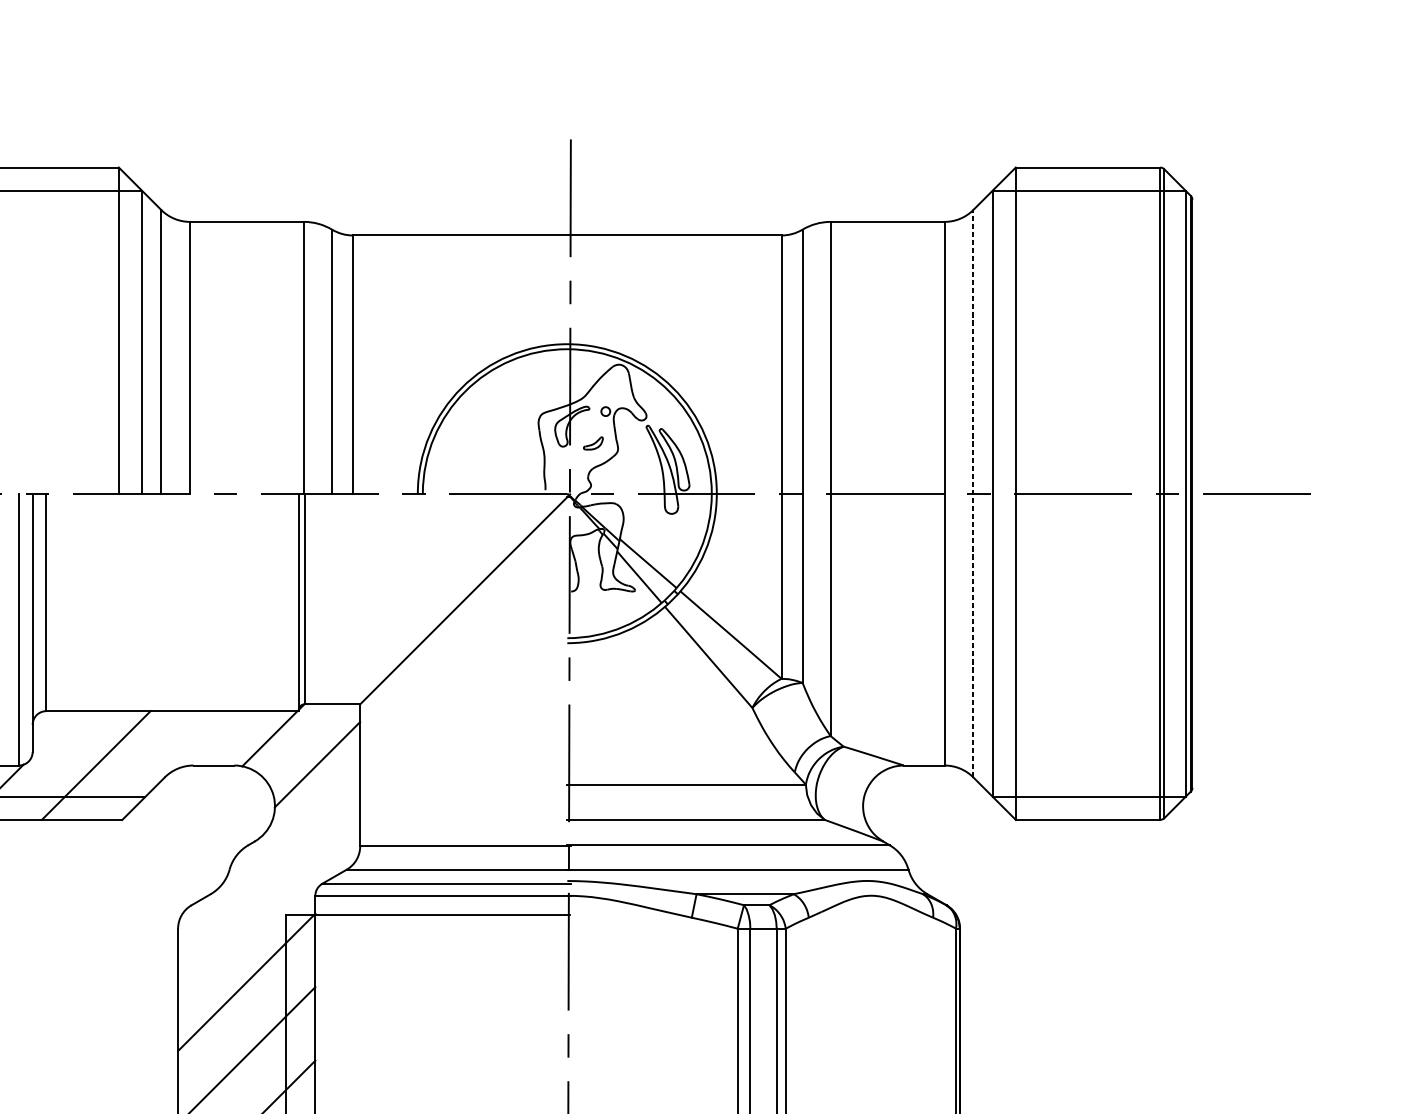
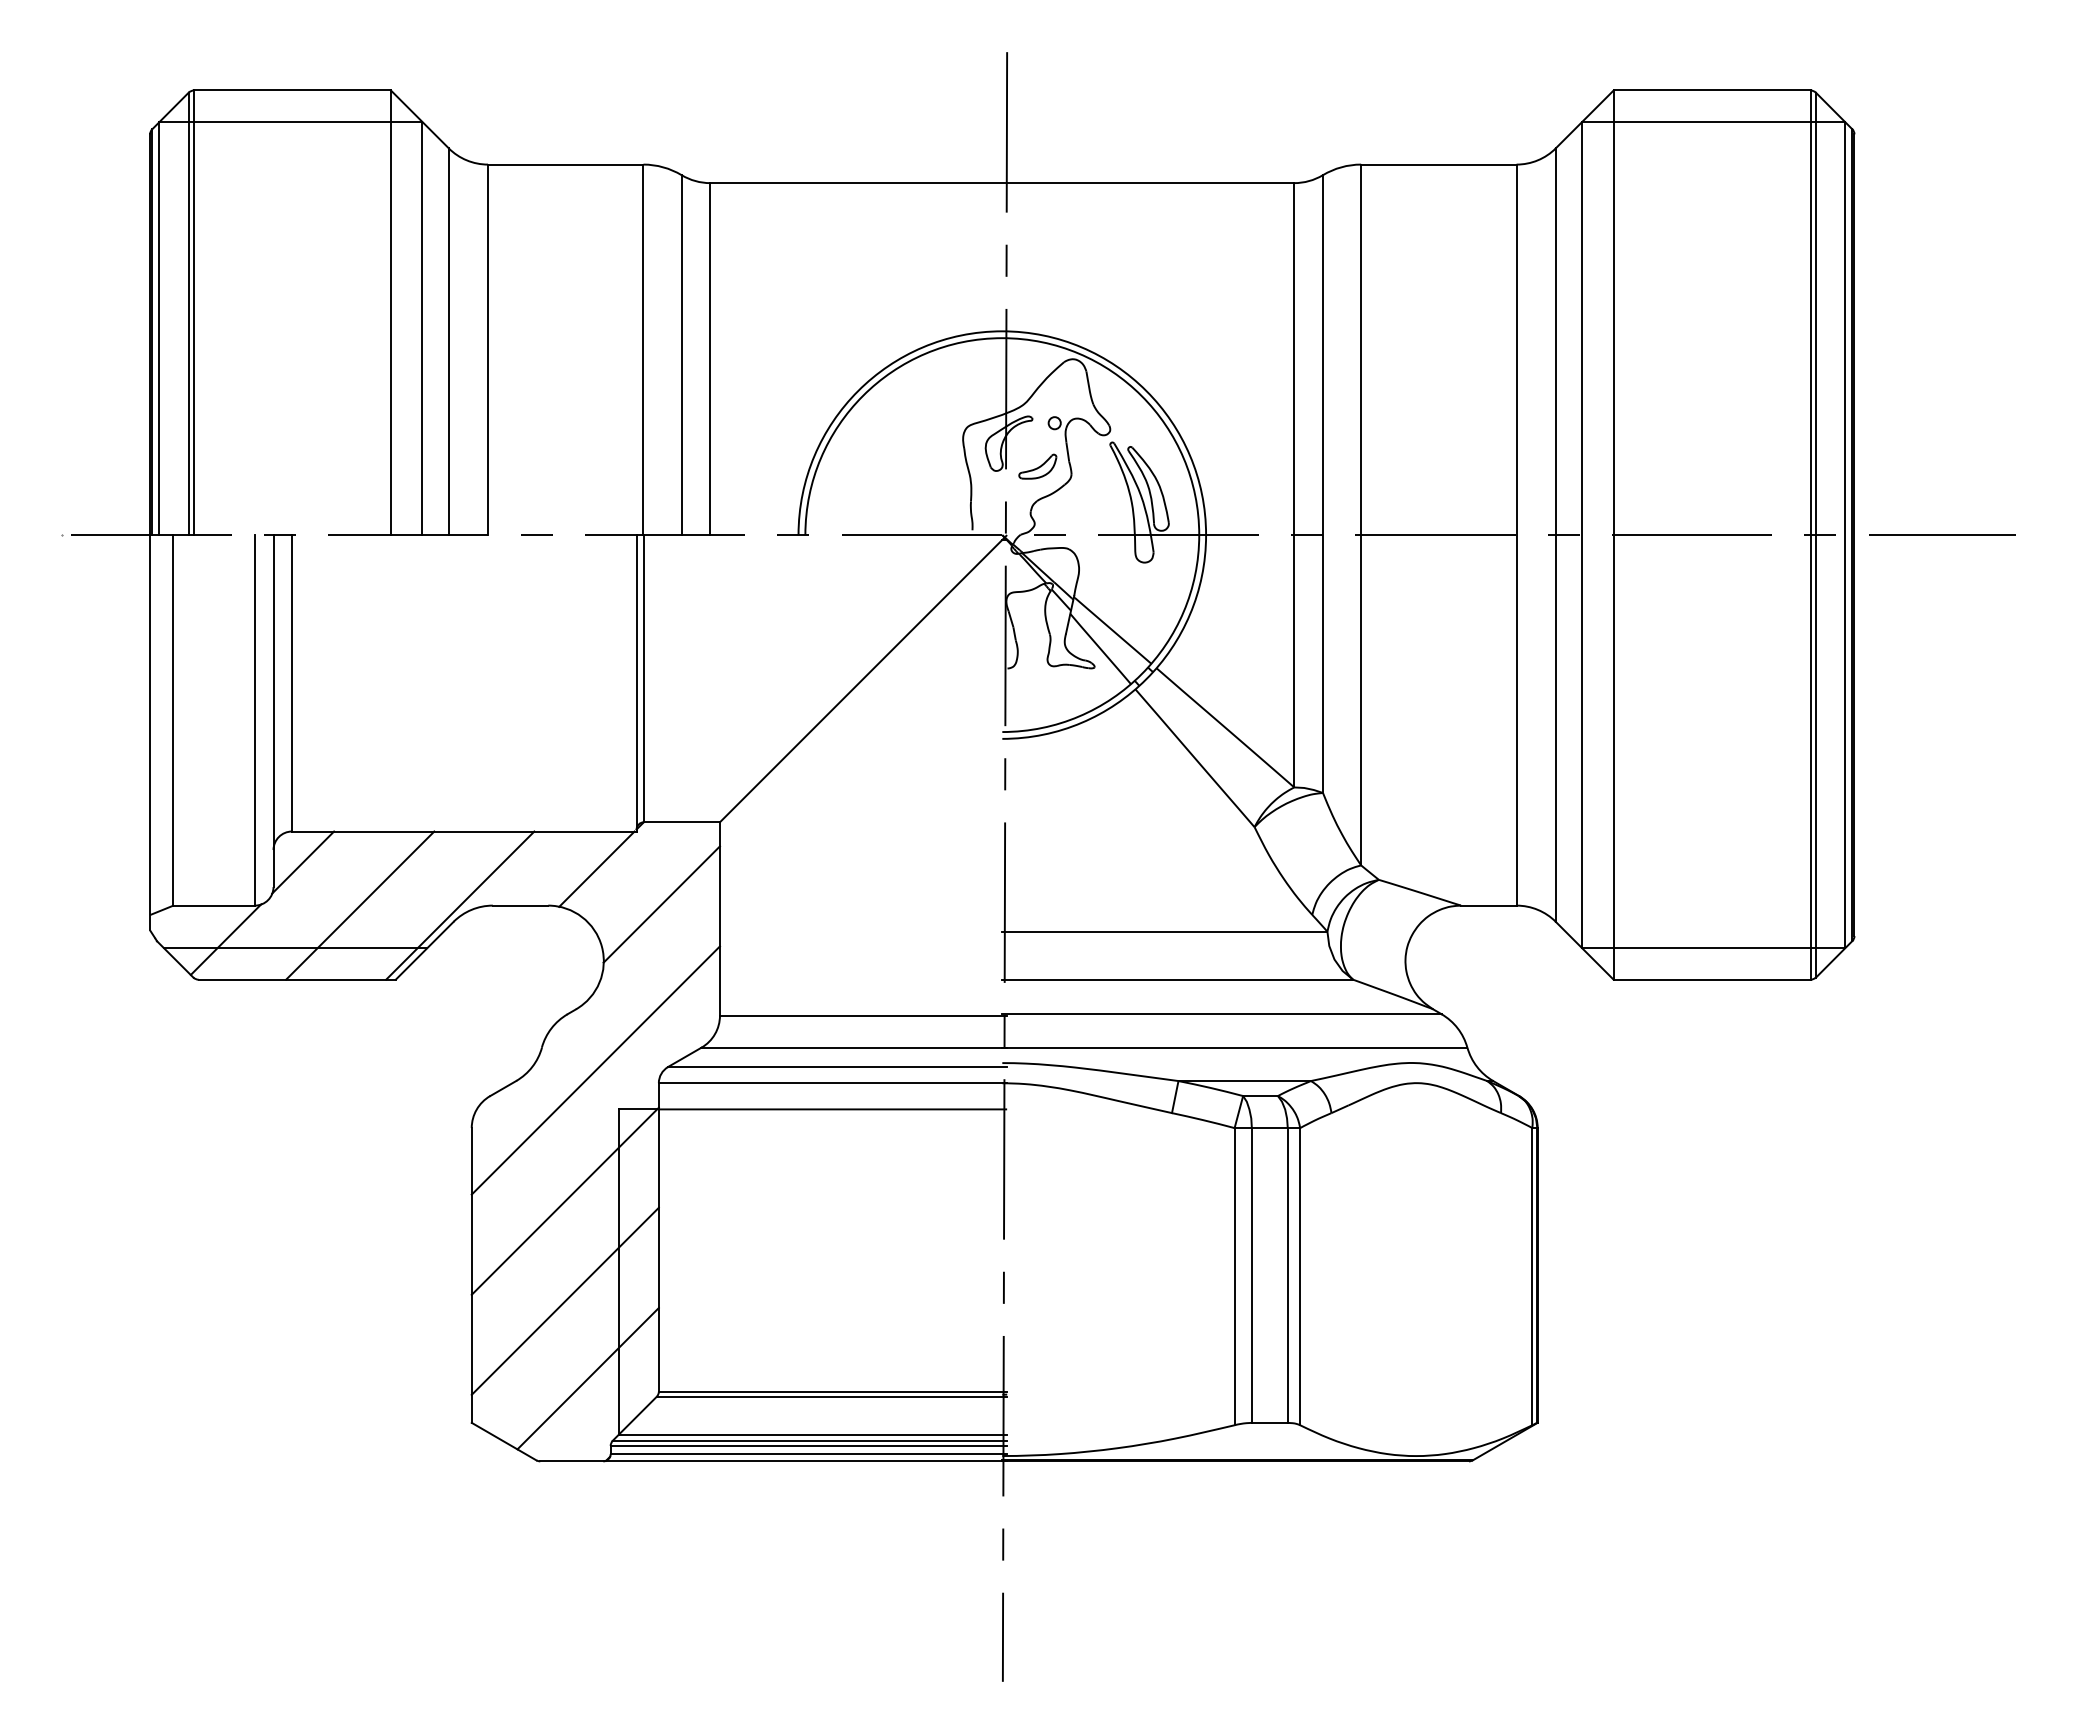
part: (593, 443) -> (1037, 466), size x1.43
line: (973, 493) -> (1555, 535), dashed -> solid
line: (54, 733) -> (303, 862), added
line: (169, 765) -> (460, 905), added
line: (268, 886) -> (595, 1070), added

